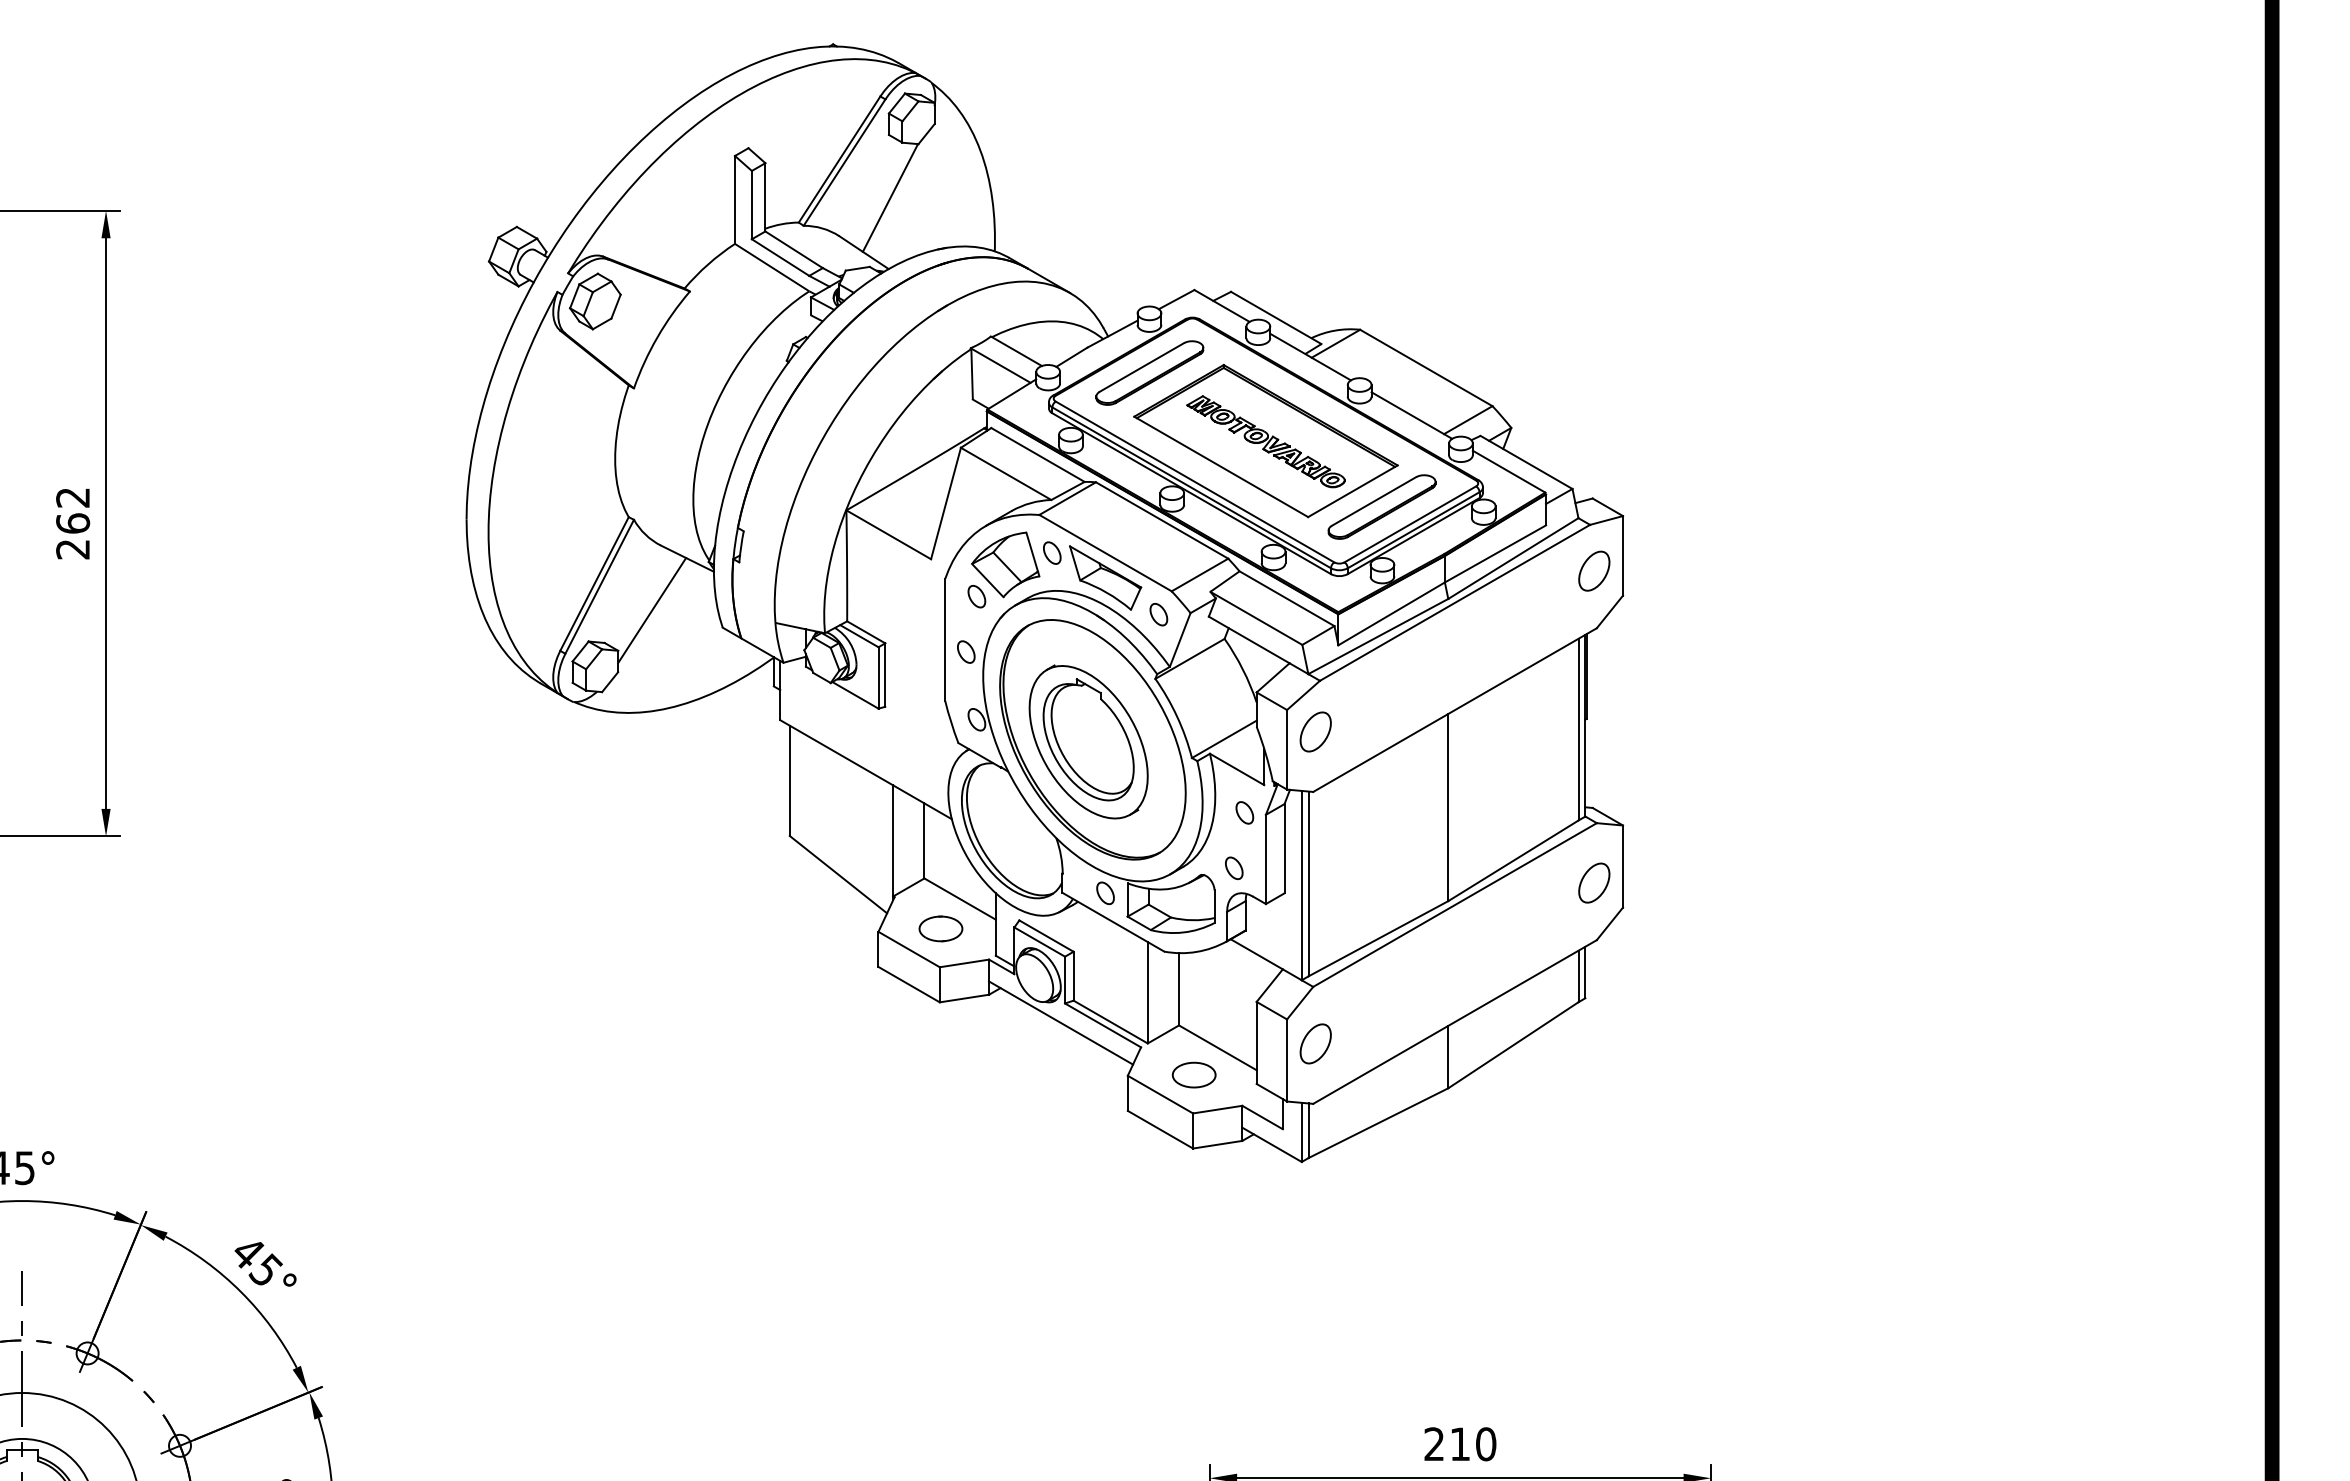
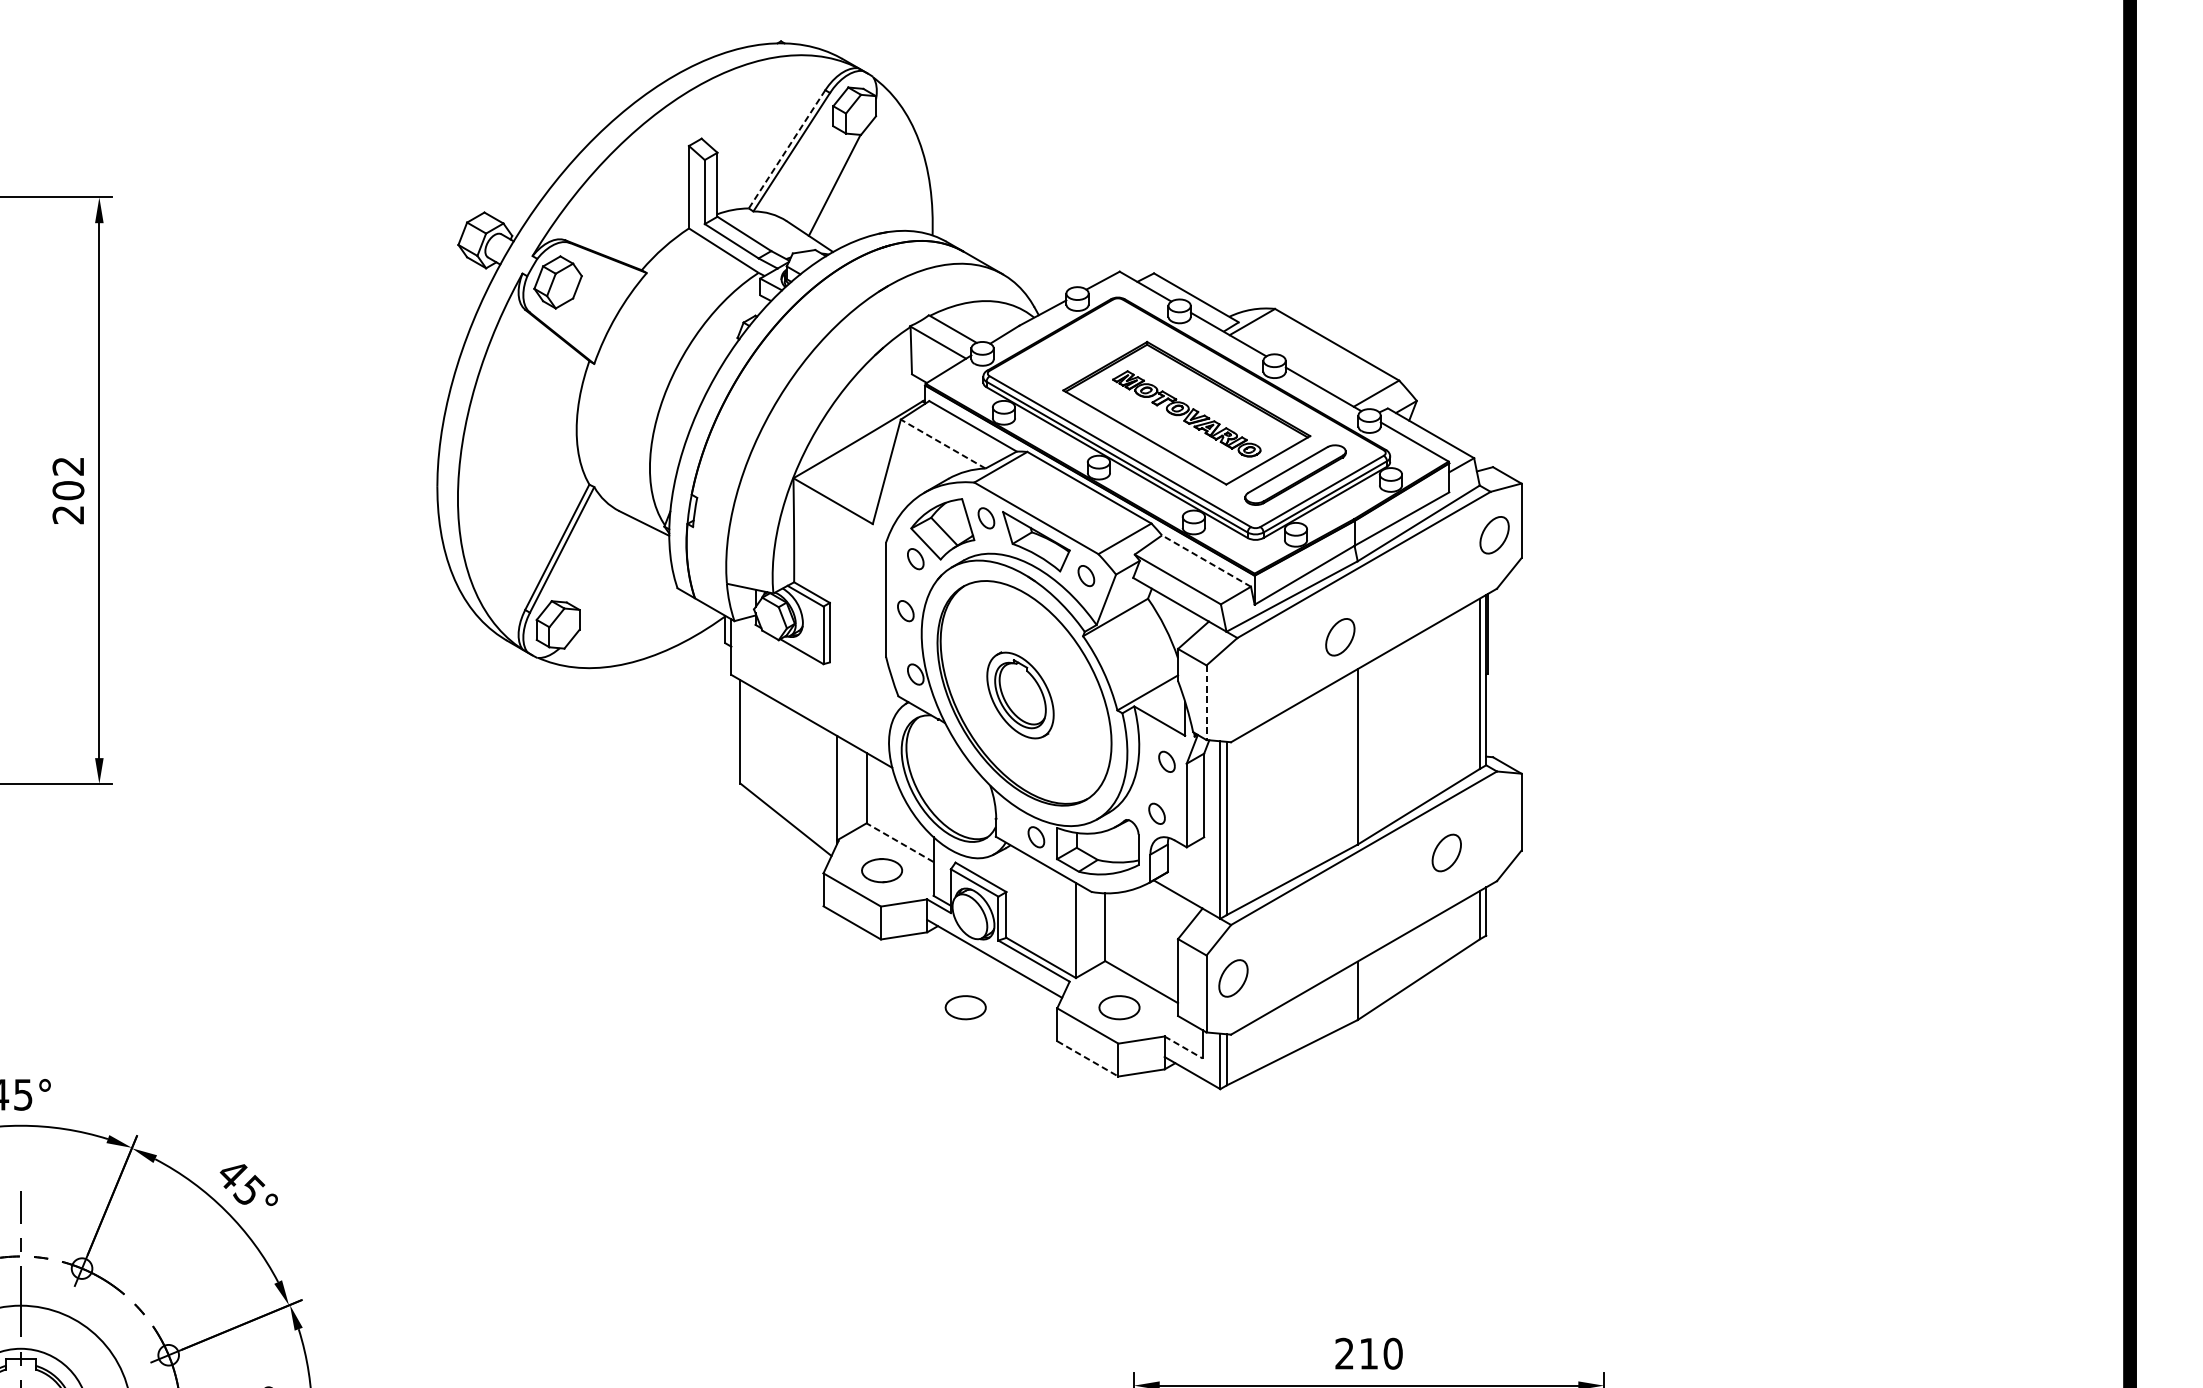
line: (839, 159) -> (786, 149), solid -> dashed
part: (1149, 372) -> (1077, 349), removed
line: (1005, 473) -> (942, 443), solid -> dashed
text: (72, 523) -> (67, 490), 262 -> 202
line: (1287, 598) -> (1206, 560), solid -> dashed
line: (652, 610) -> (611, 572), removed
part: (1315, 731) -> (1340, 636), moved
part: (1088, 741) -> (1020, 694), size x0.6
line: (1287, 749) -> (1206, 702), solid -> dashed
part: (1594, 882) -> (1446, 852), moved
line: (959, 898) -> (899, 842), solid -> dashed
part: (1029, 1074) -> (965, 1007), added
line: (1263, 1117) -> (1184, 1047), solid -> dashed
line: (1160, 1129) -> (1087, 1058), solid -> dashed

